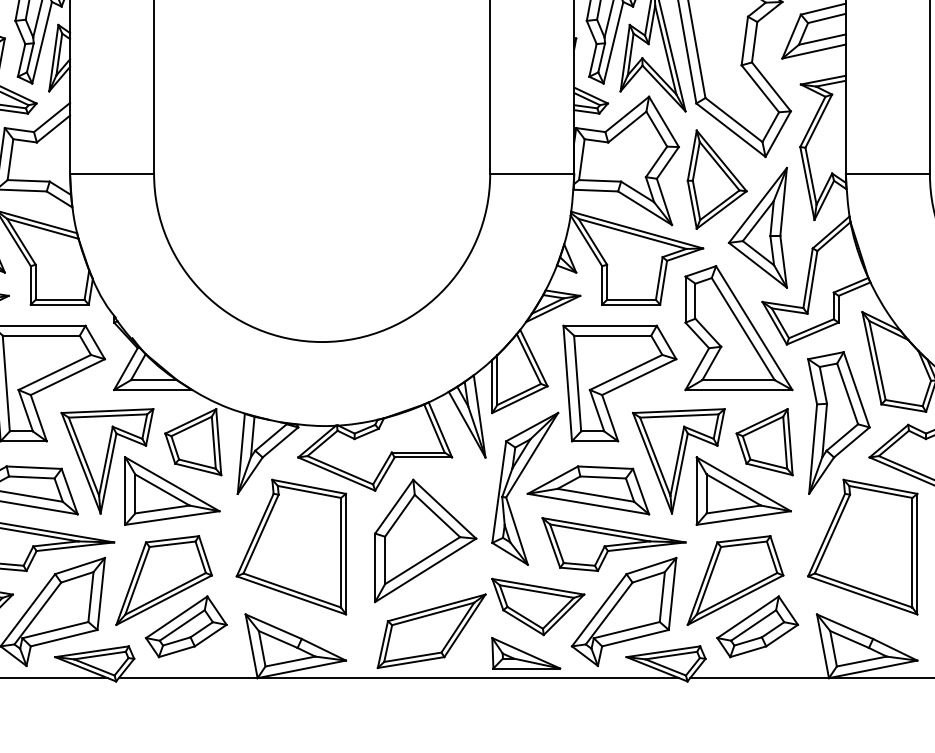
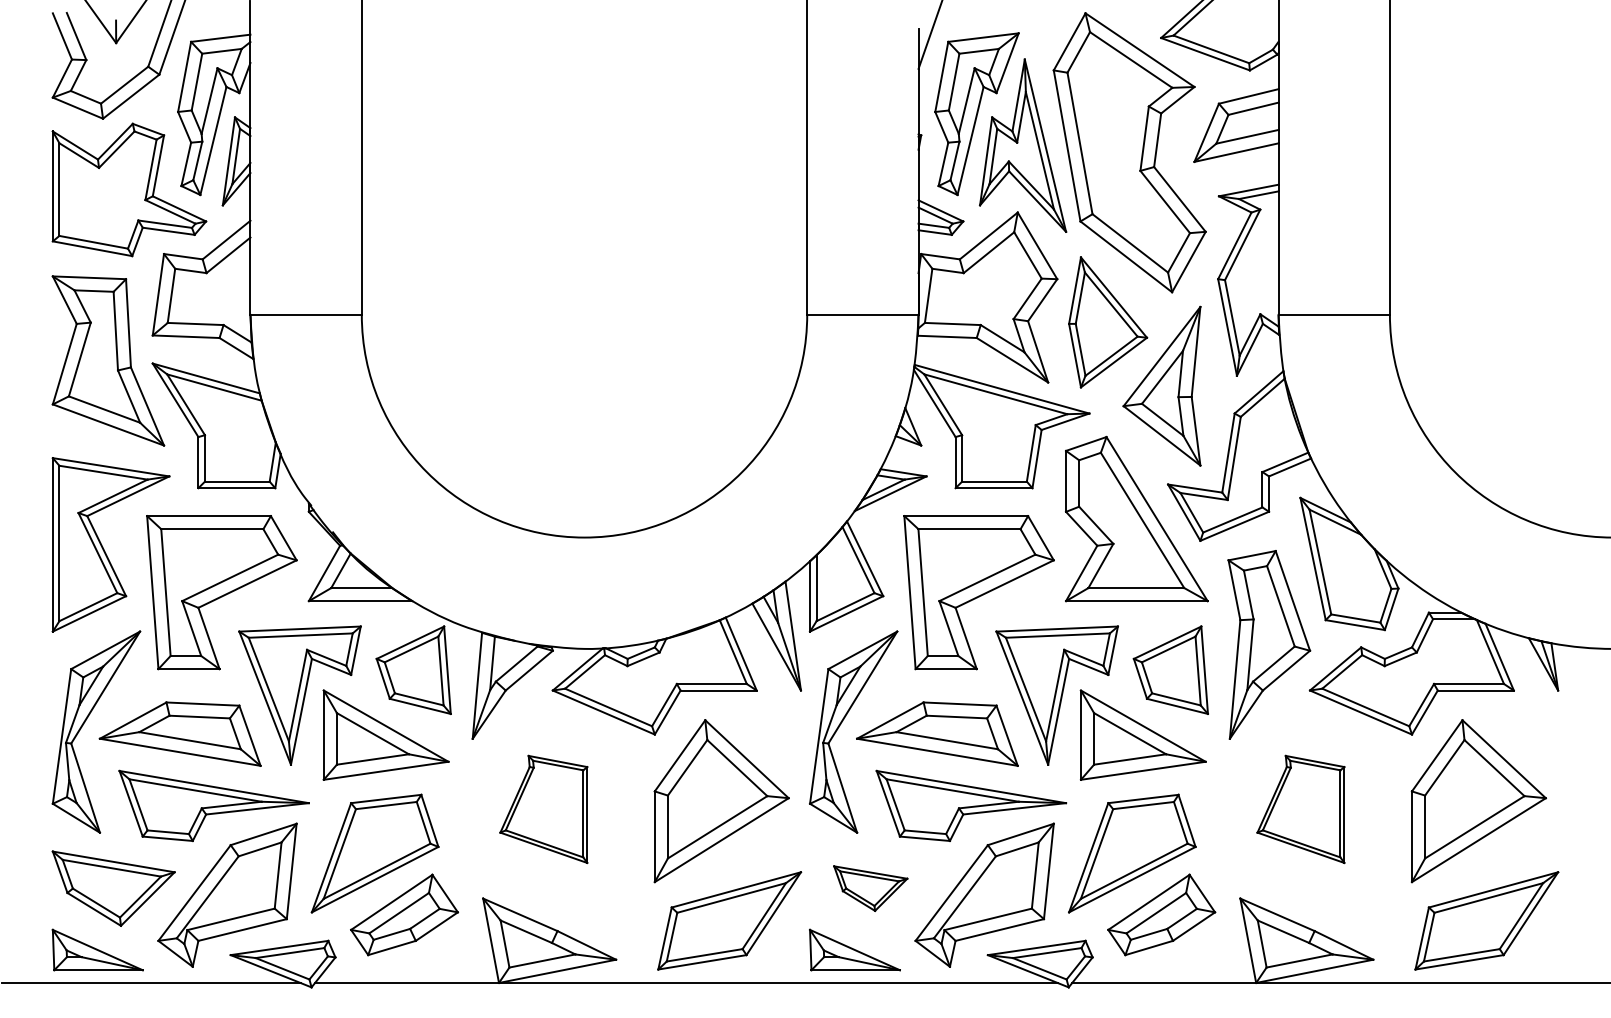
part: (291, 547) -> (543, 809), size x0.6
part: (862, 547) -> (1300, 809), size x0.6
part: (537, 606) -> (870, 888), size x0.6

